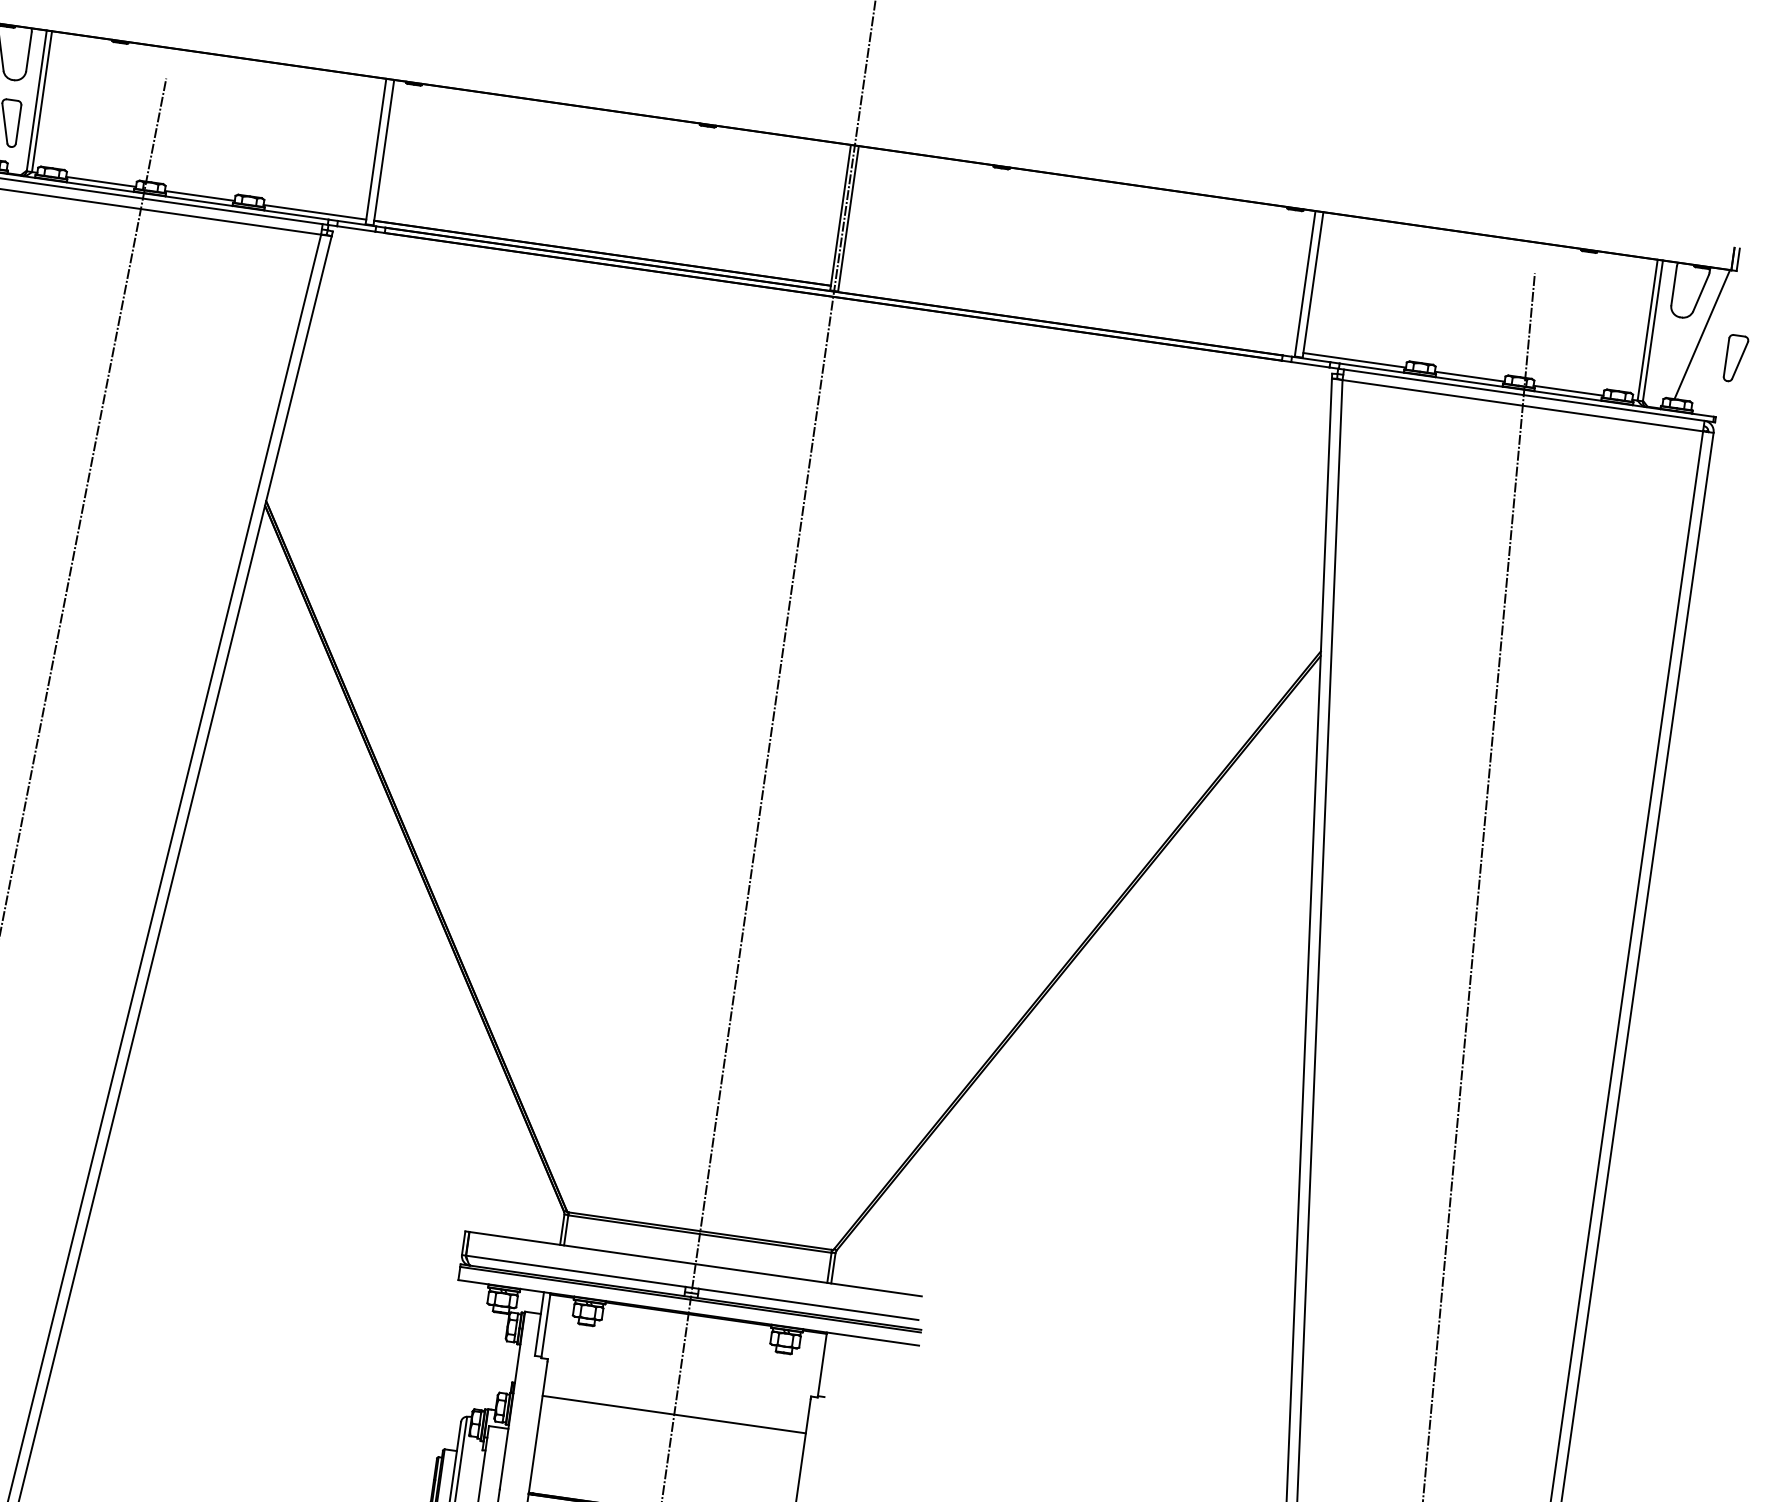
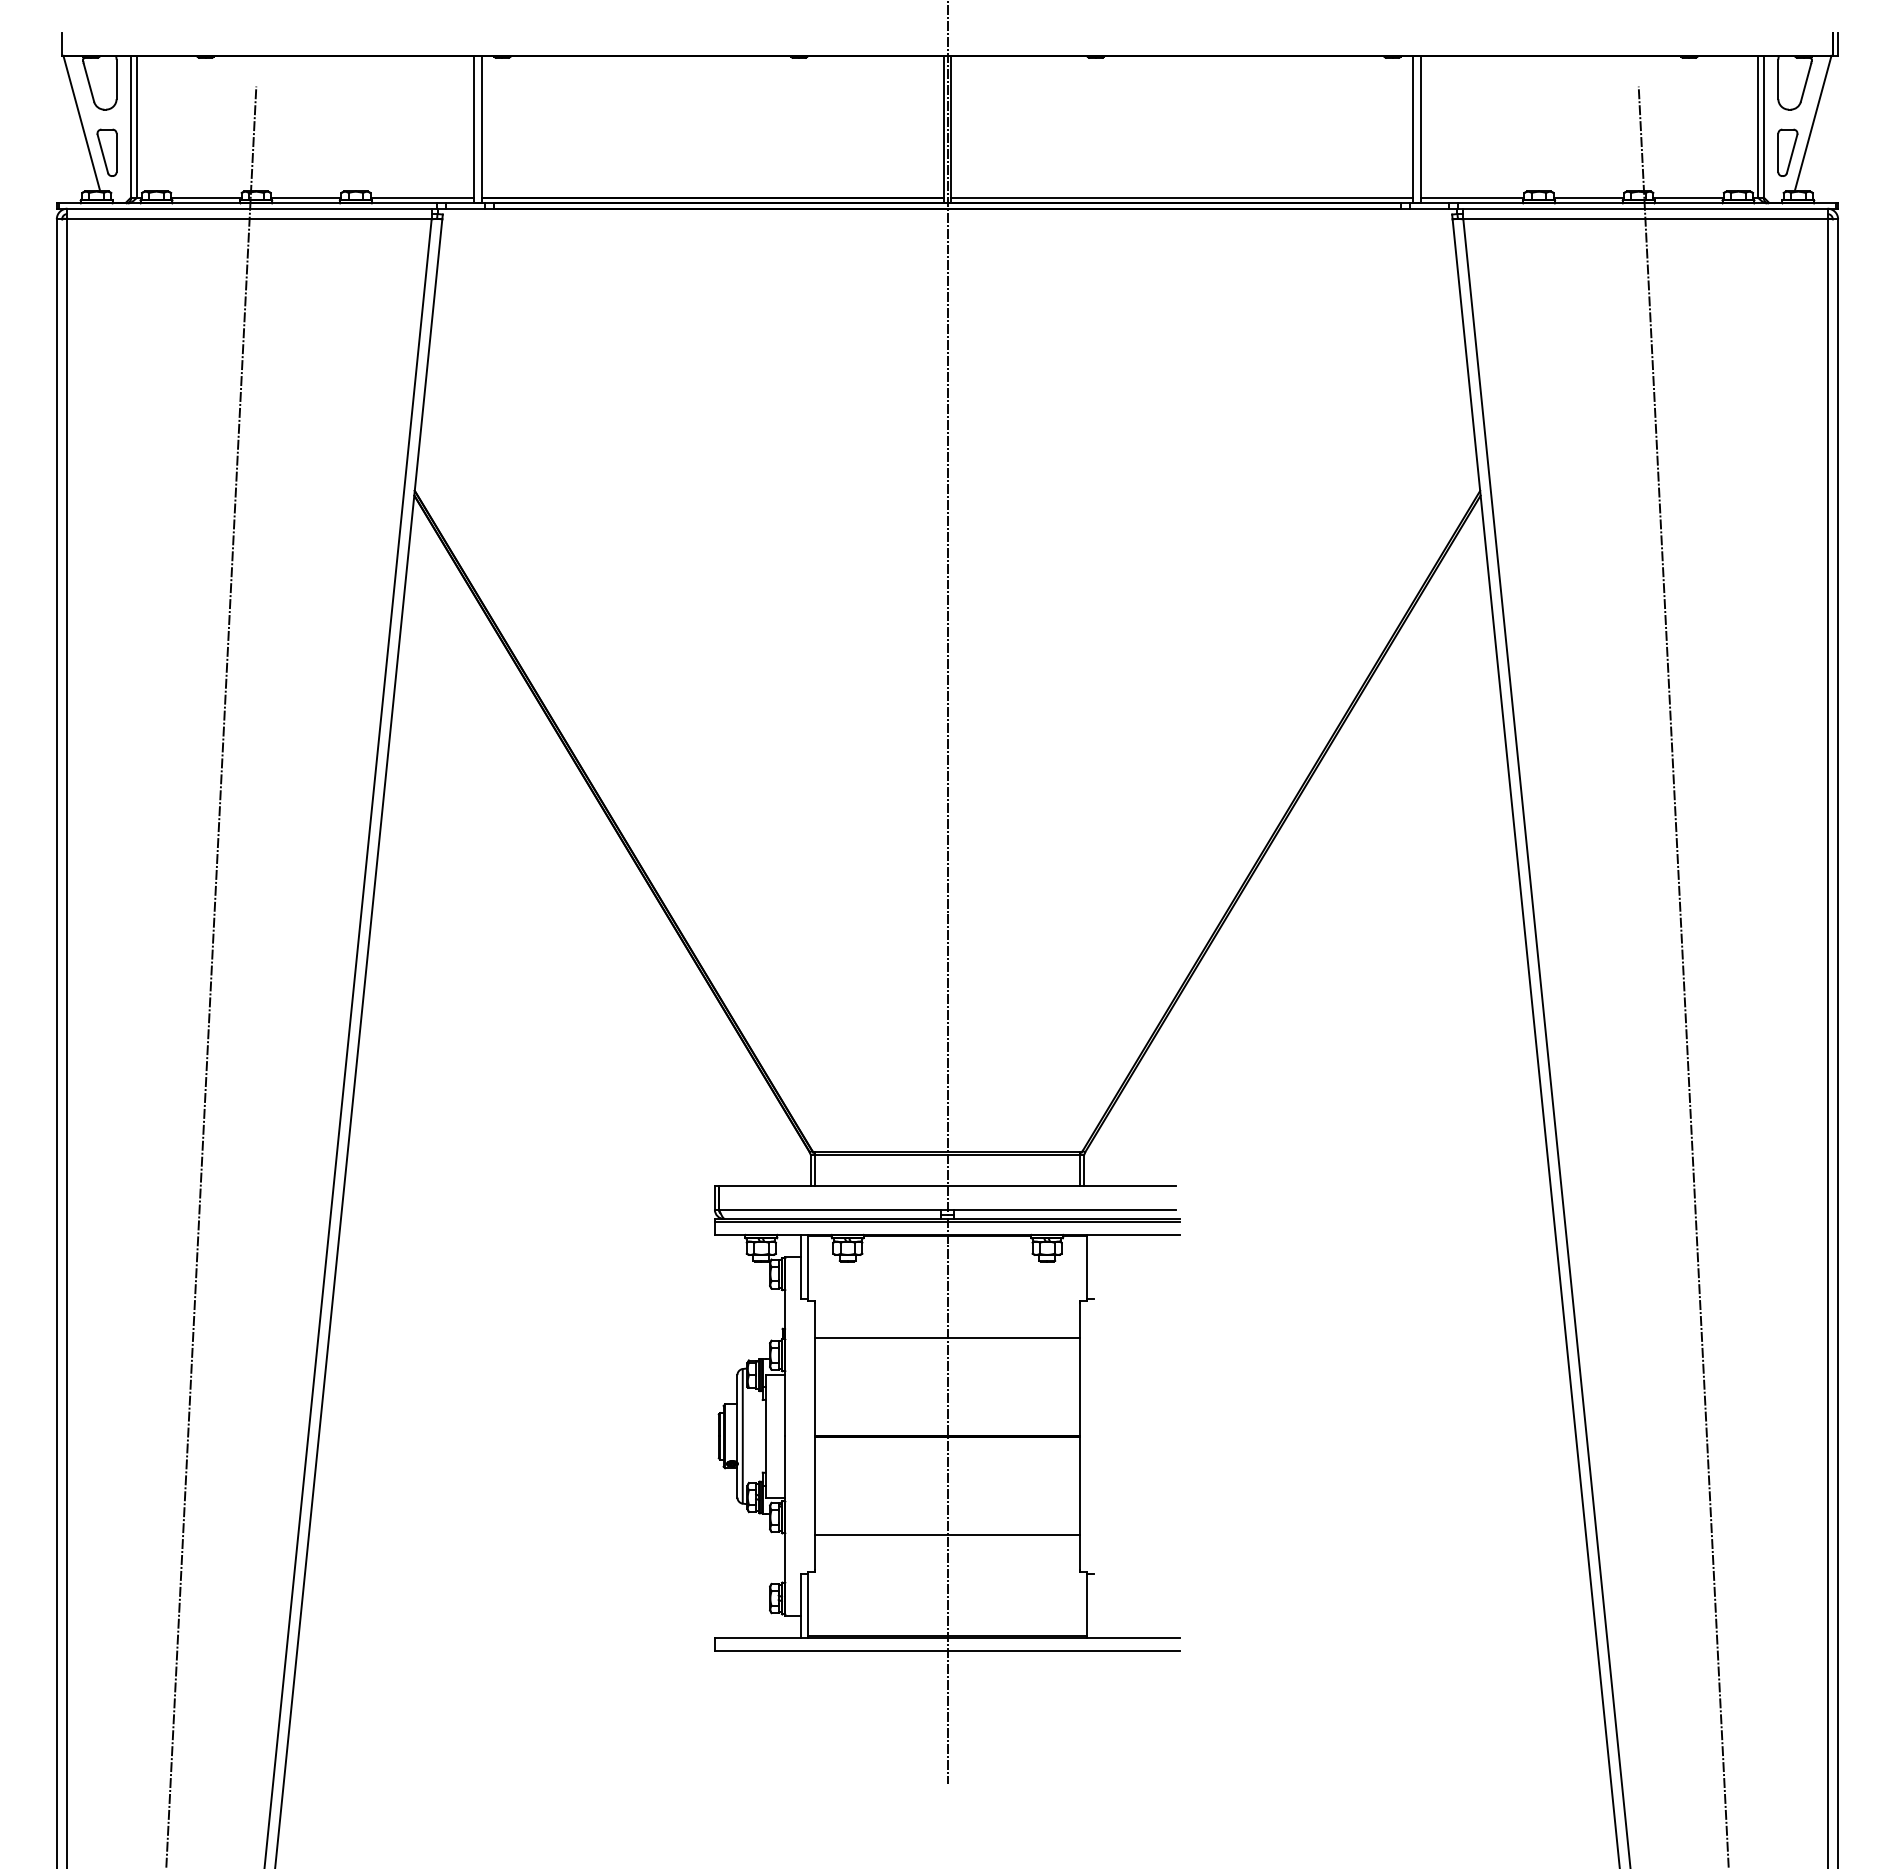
line: (1066, 319) -> (1181, 198), added
part: (1735, 358) -> (1787, 152), moved

